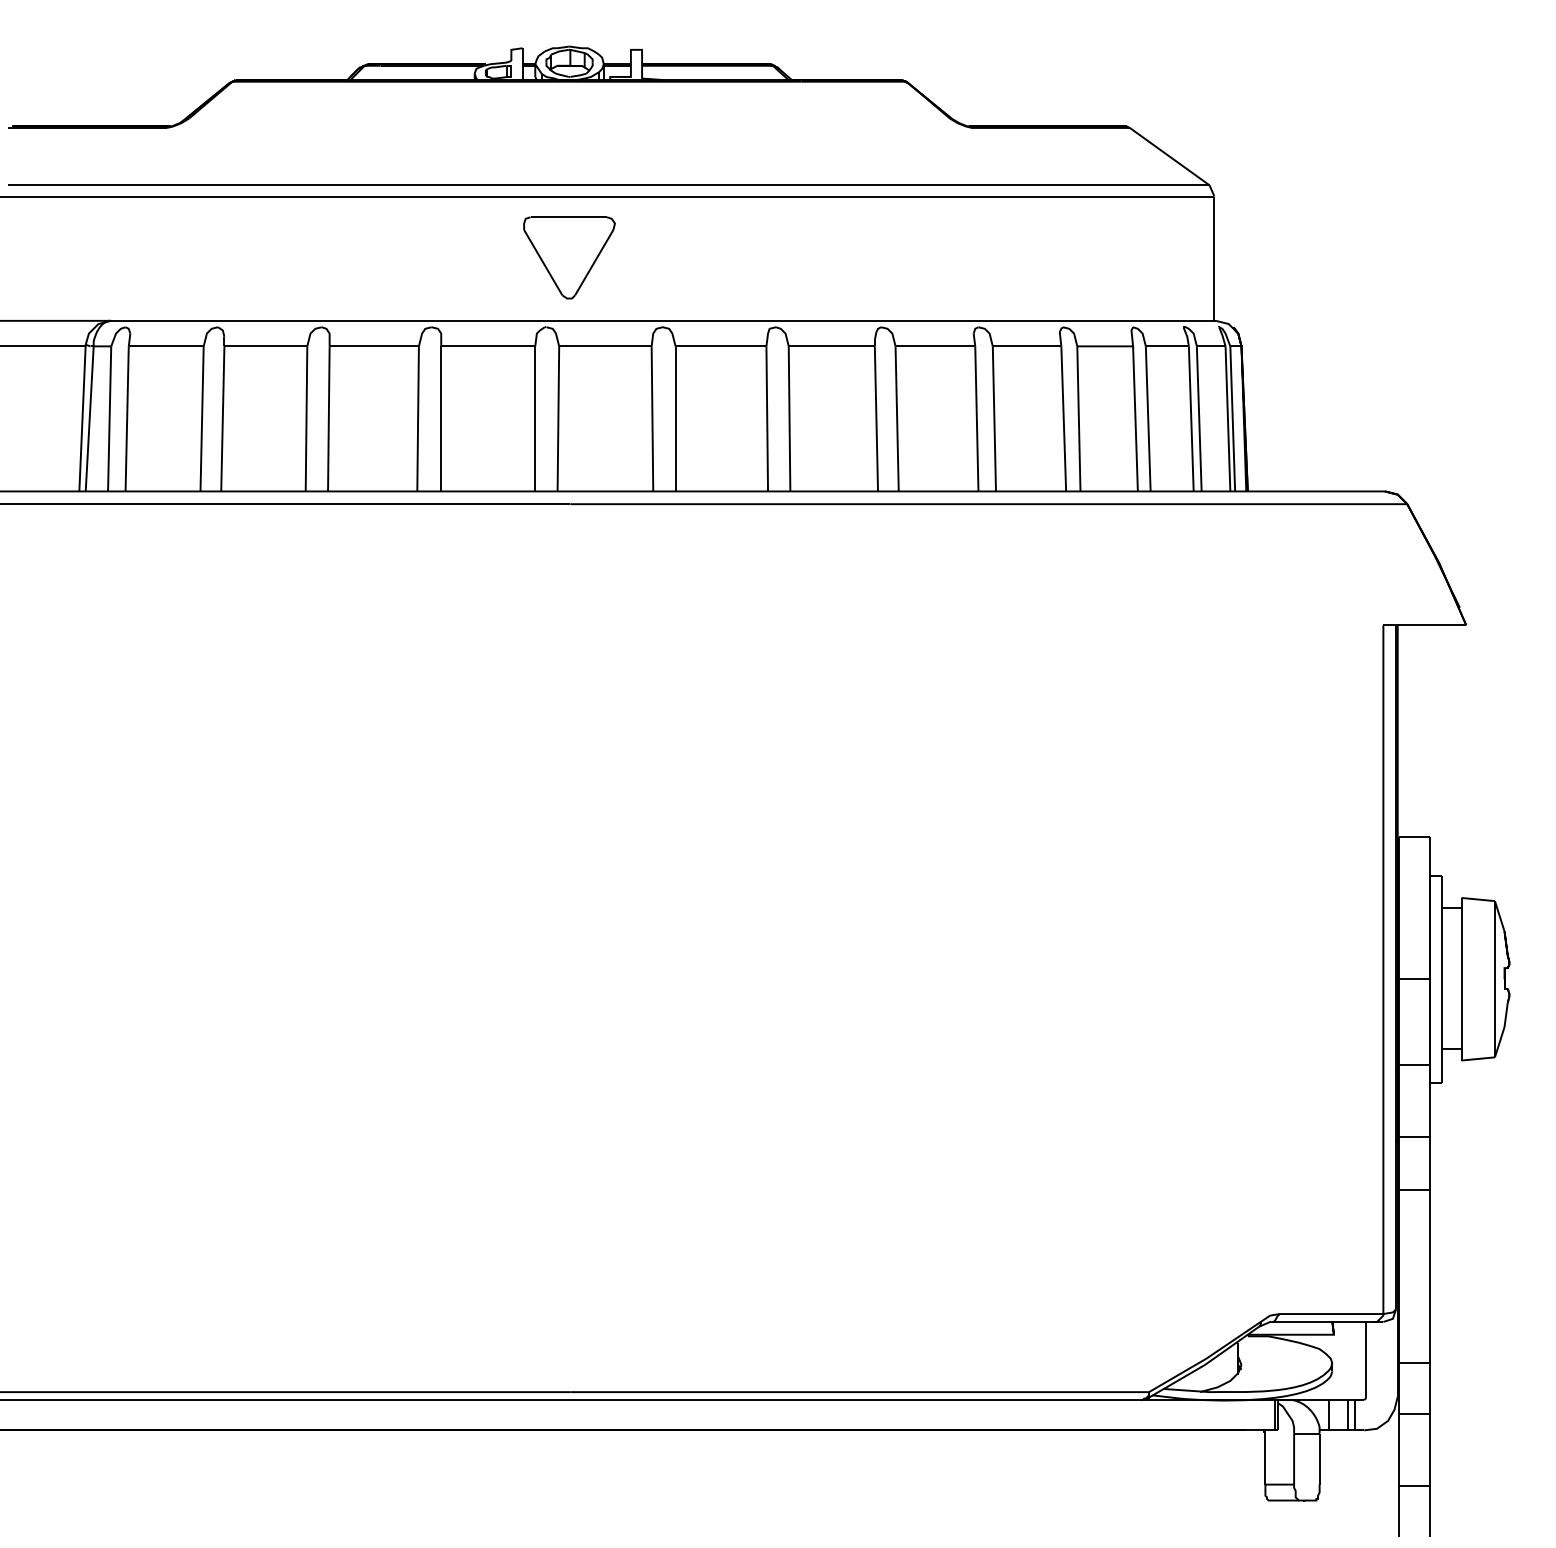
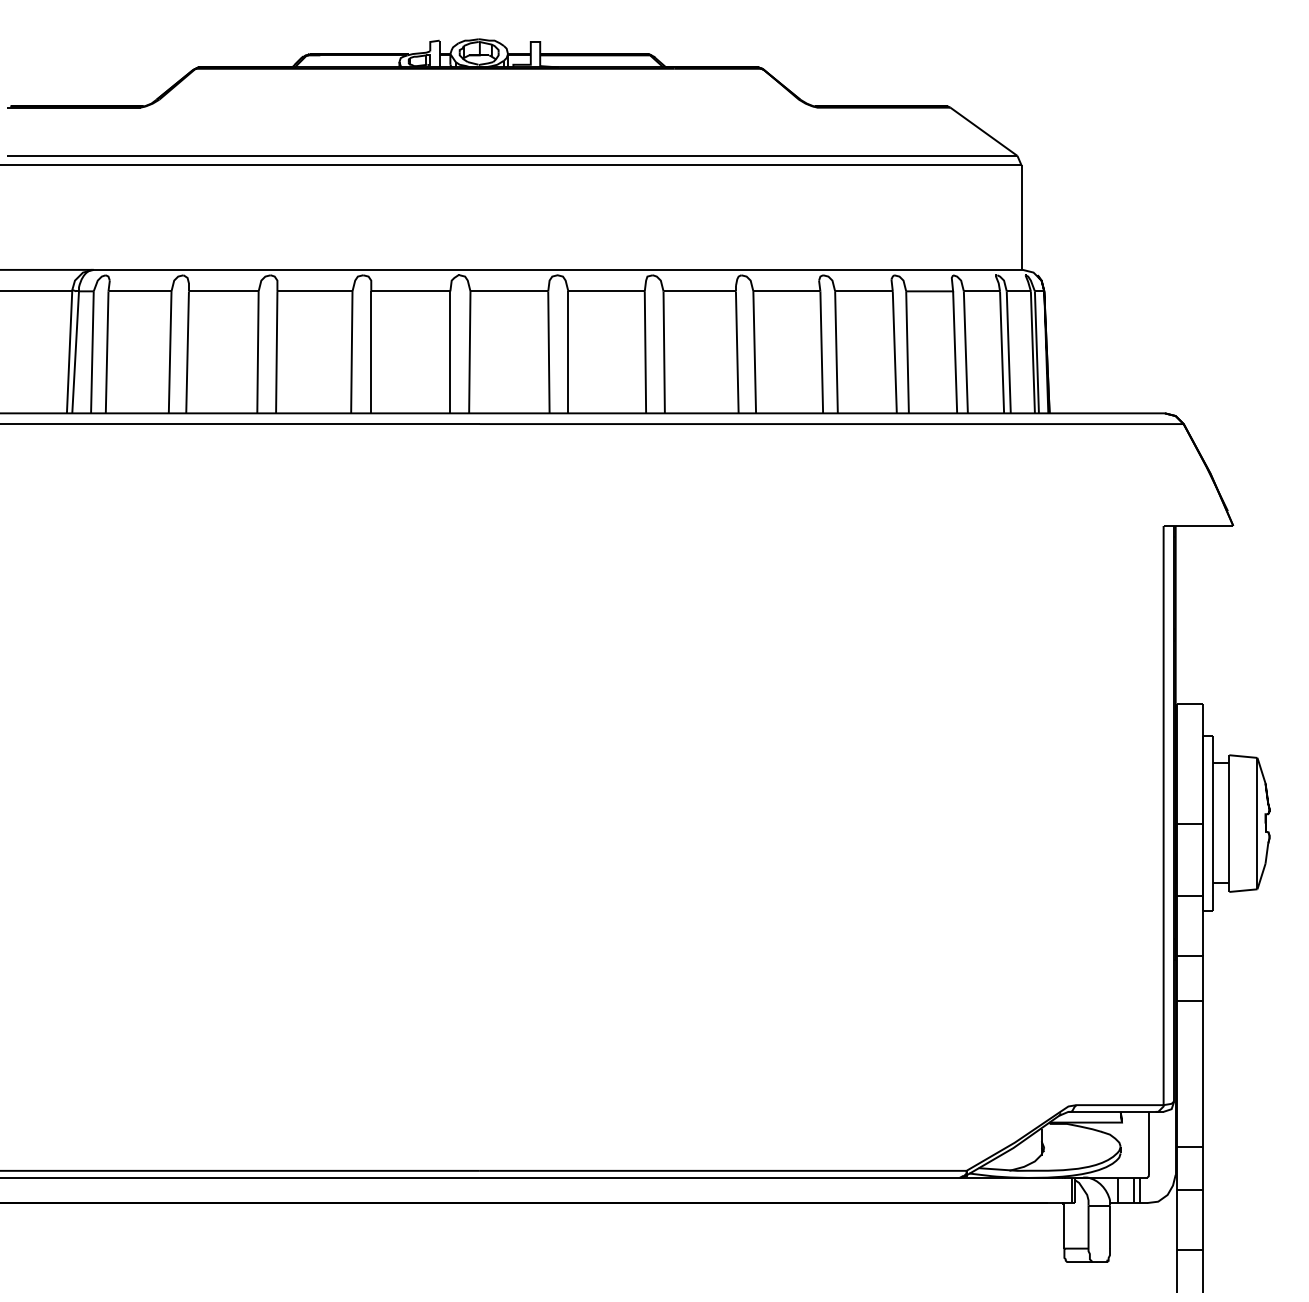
part: (569, 257) -> (479, 216), removed

